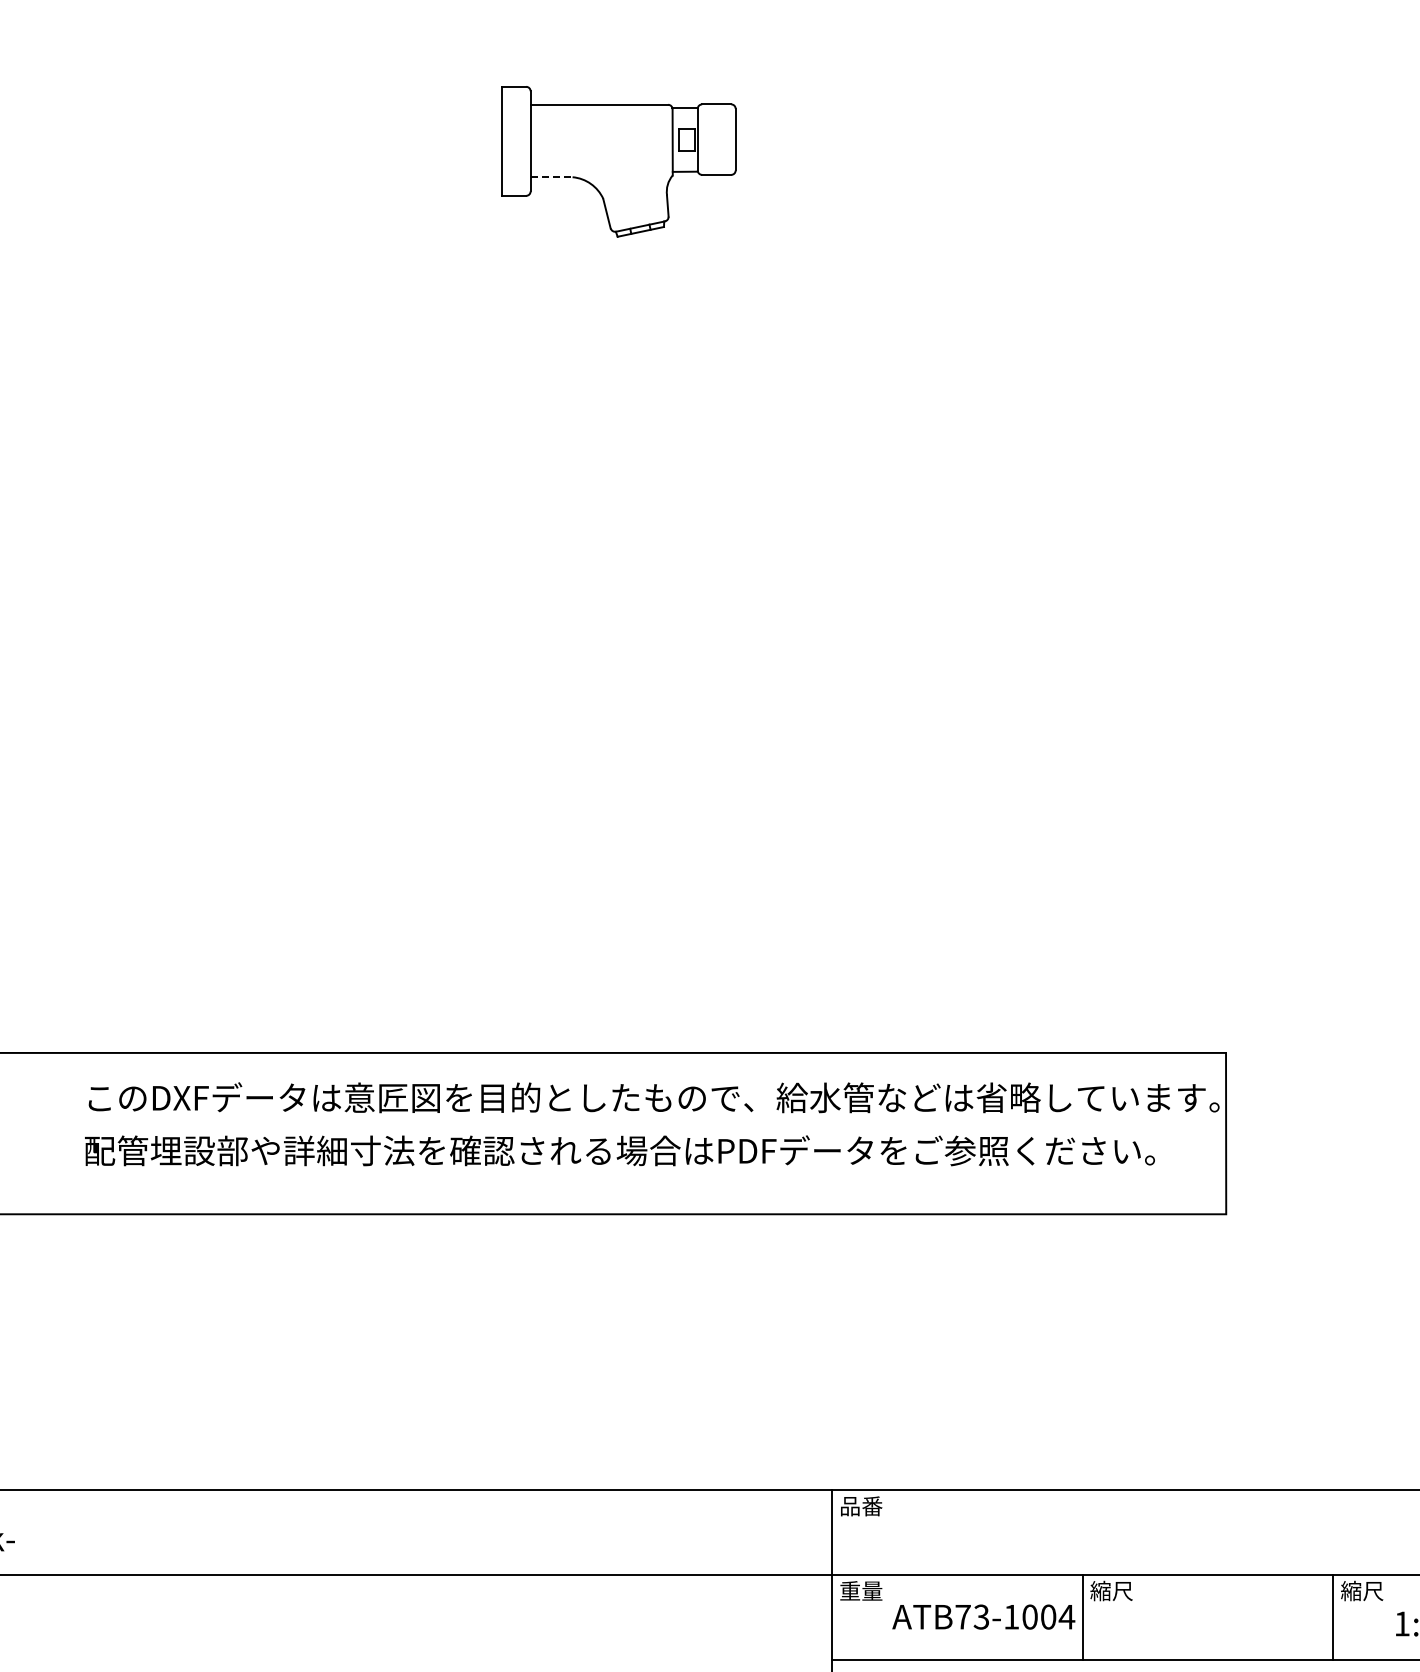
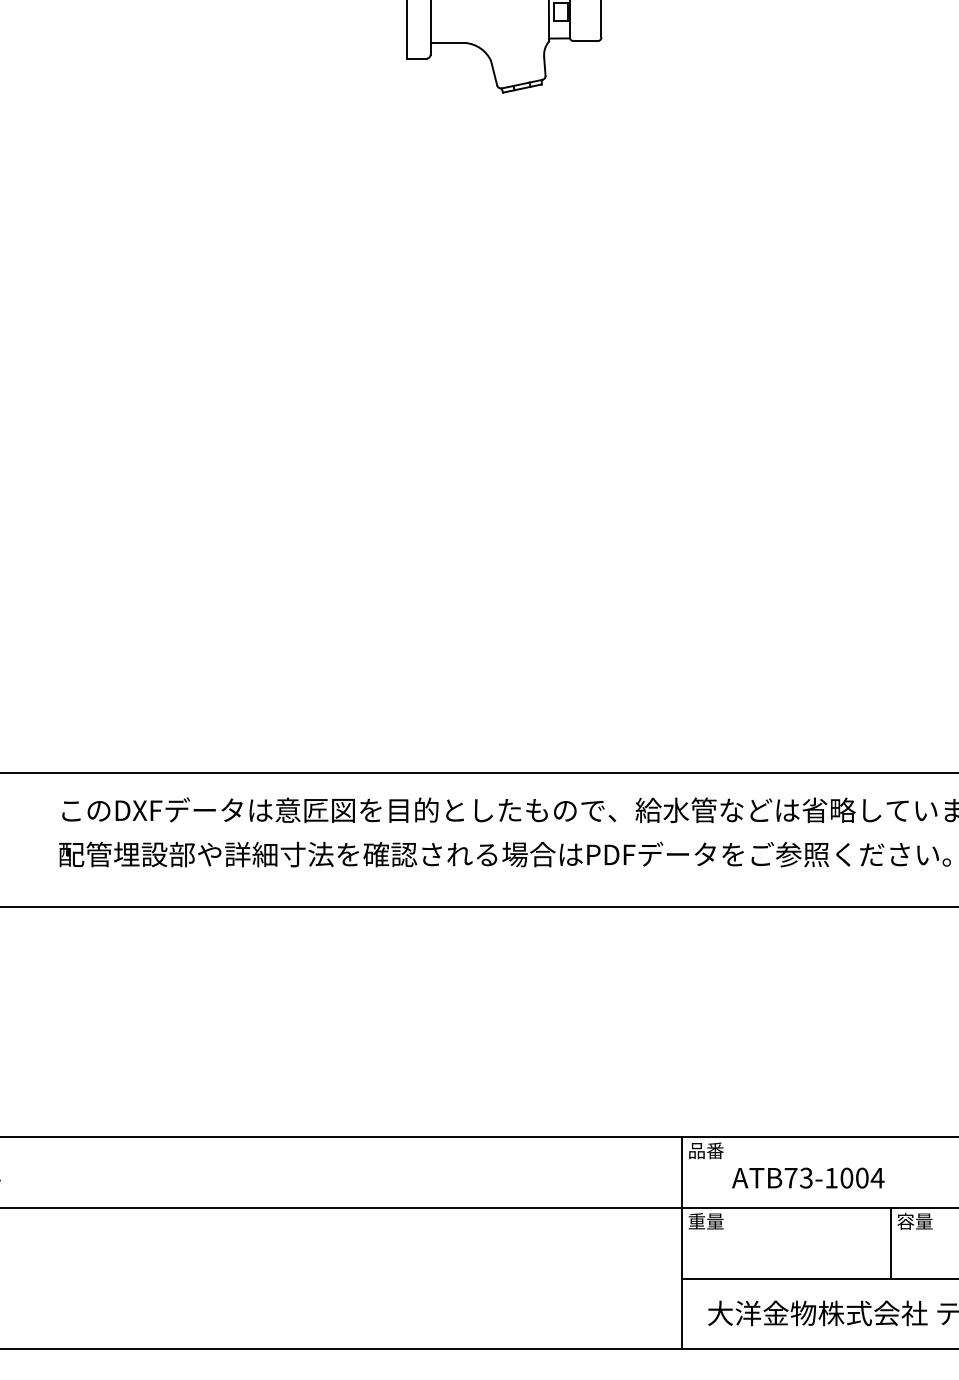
line: (551, 177) -> (447, 43), dashed -> solid
text: (1111, 1590) -> (914, 1220), 縮尺 -> 容量
text: (983, 1616) -> (808, 1177), moved

